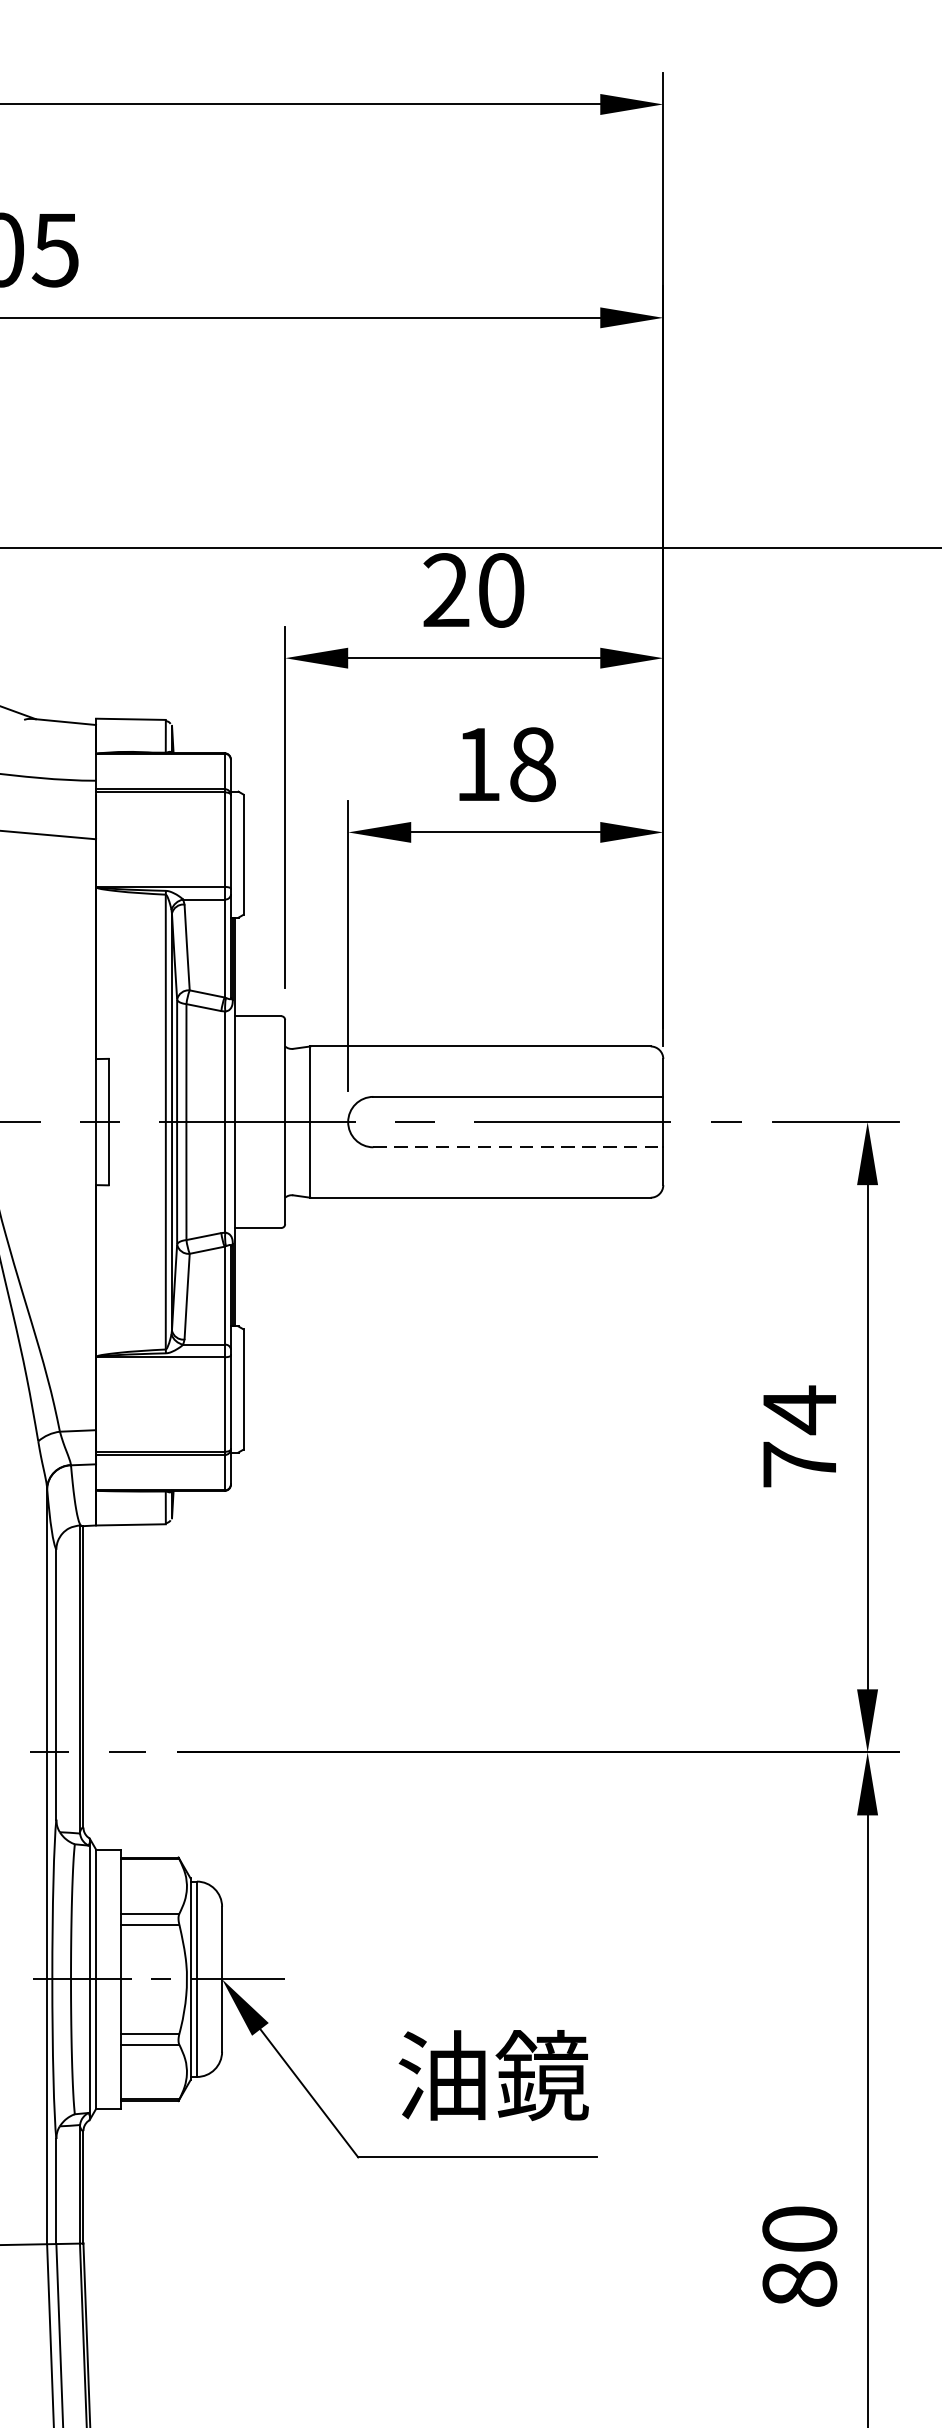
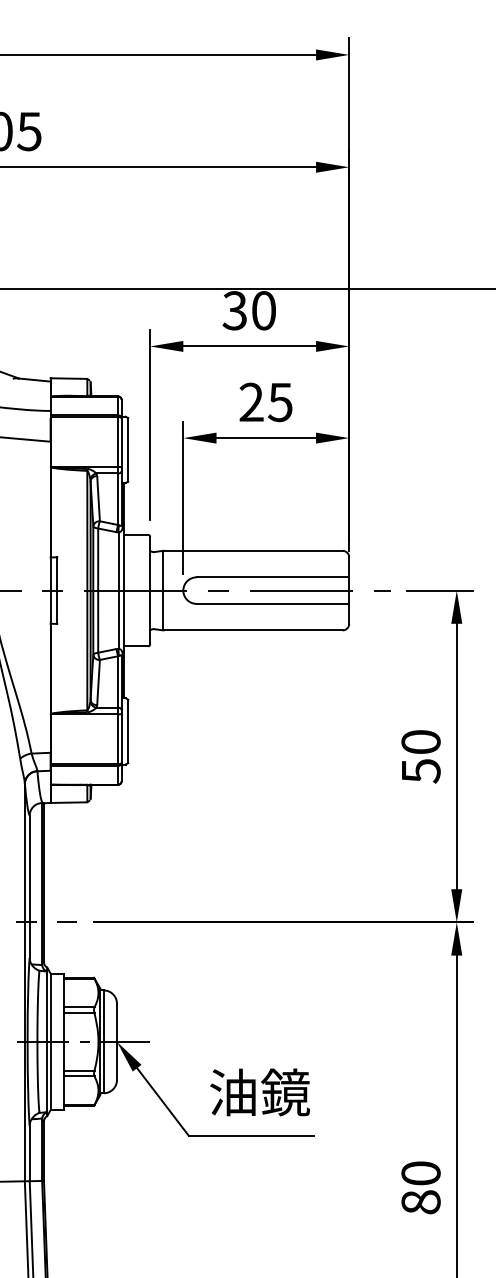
text: (445, 589) -> (234, 310), 20 -> 30
text: (504, 764) -> (265, 402), 18 -> 25
line: (519, 1146) -> (273, 603), dashed -> solid
text: (798, 1437) -> (420, 756), 74 -> 50

